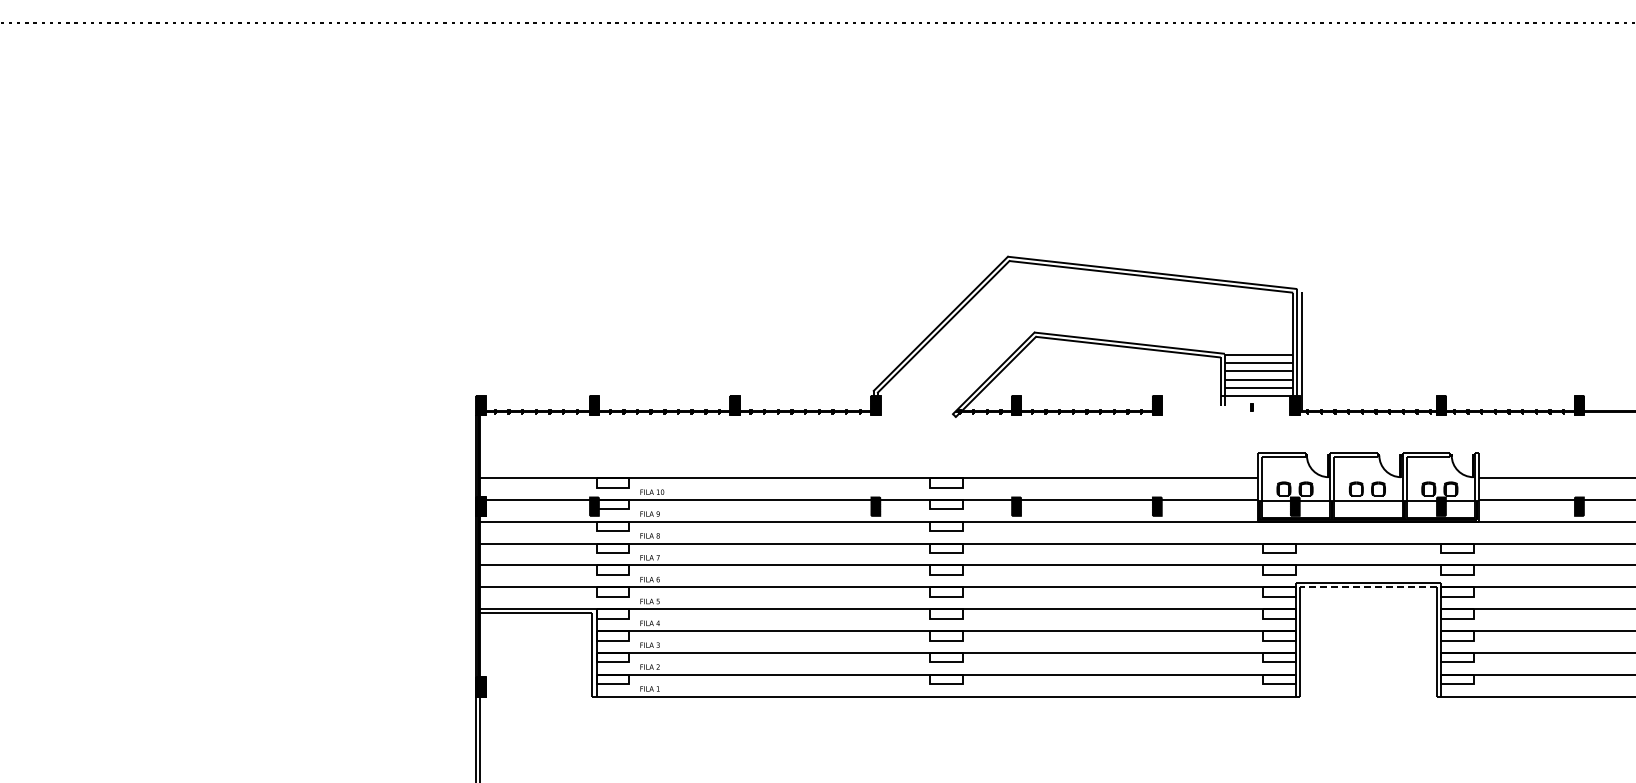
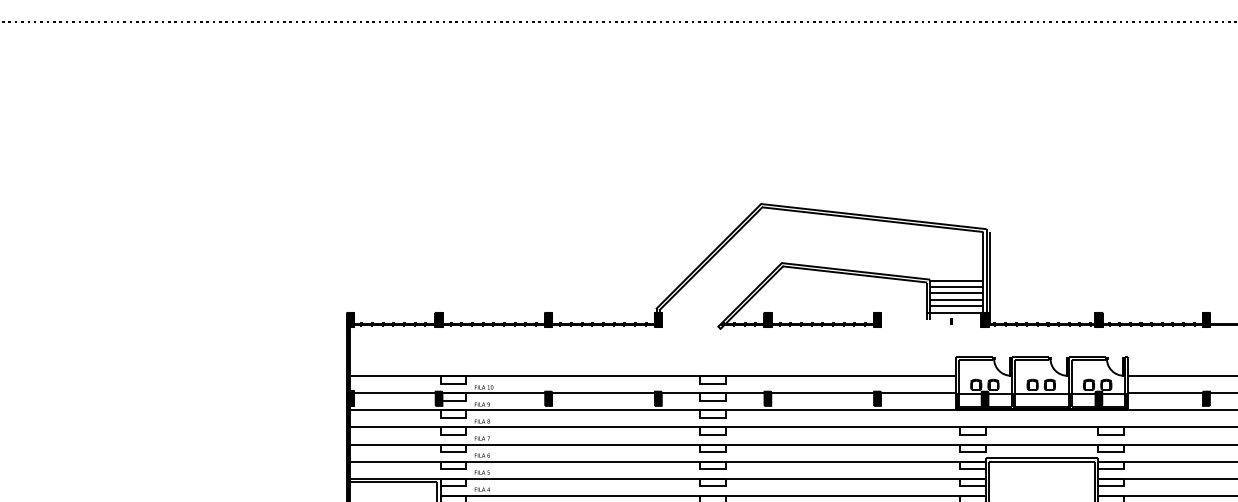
hatch: (734, 506) -> (548, 398), added
line: (1367, 587) -> (1041, 461), dashed -> solid

